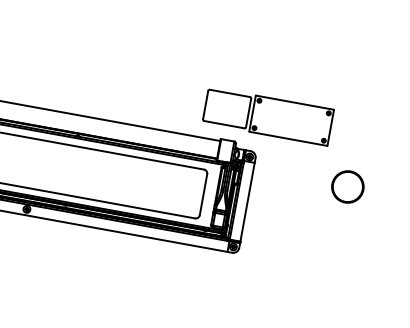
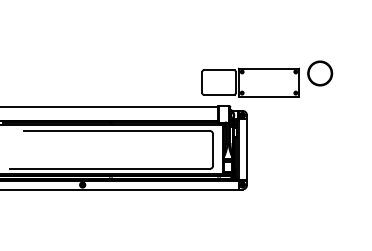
circle: (348, 187) -> (320, 73), moved

